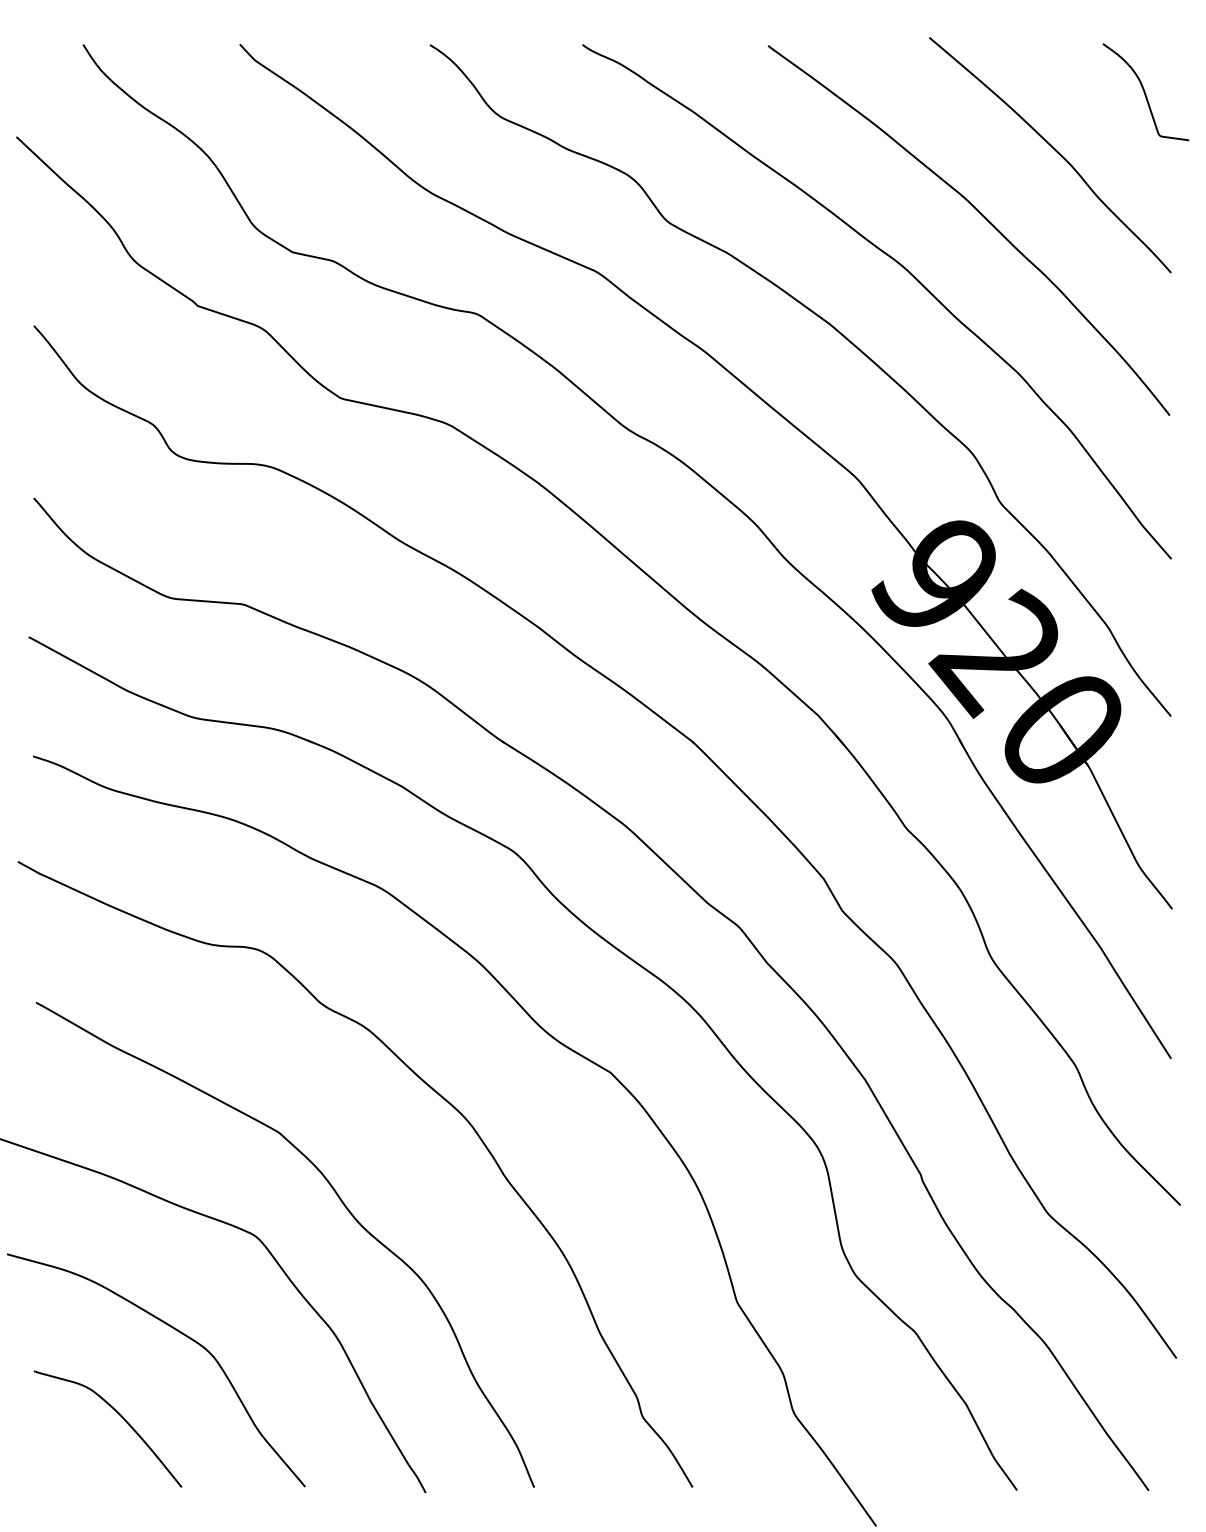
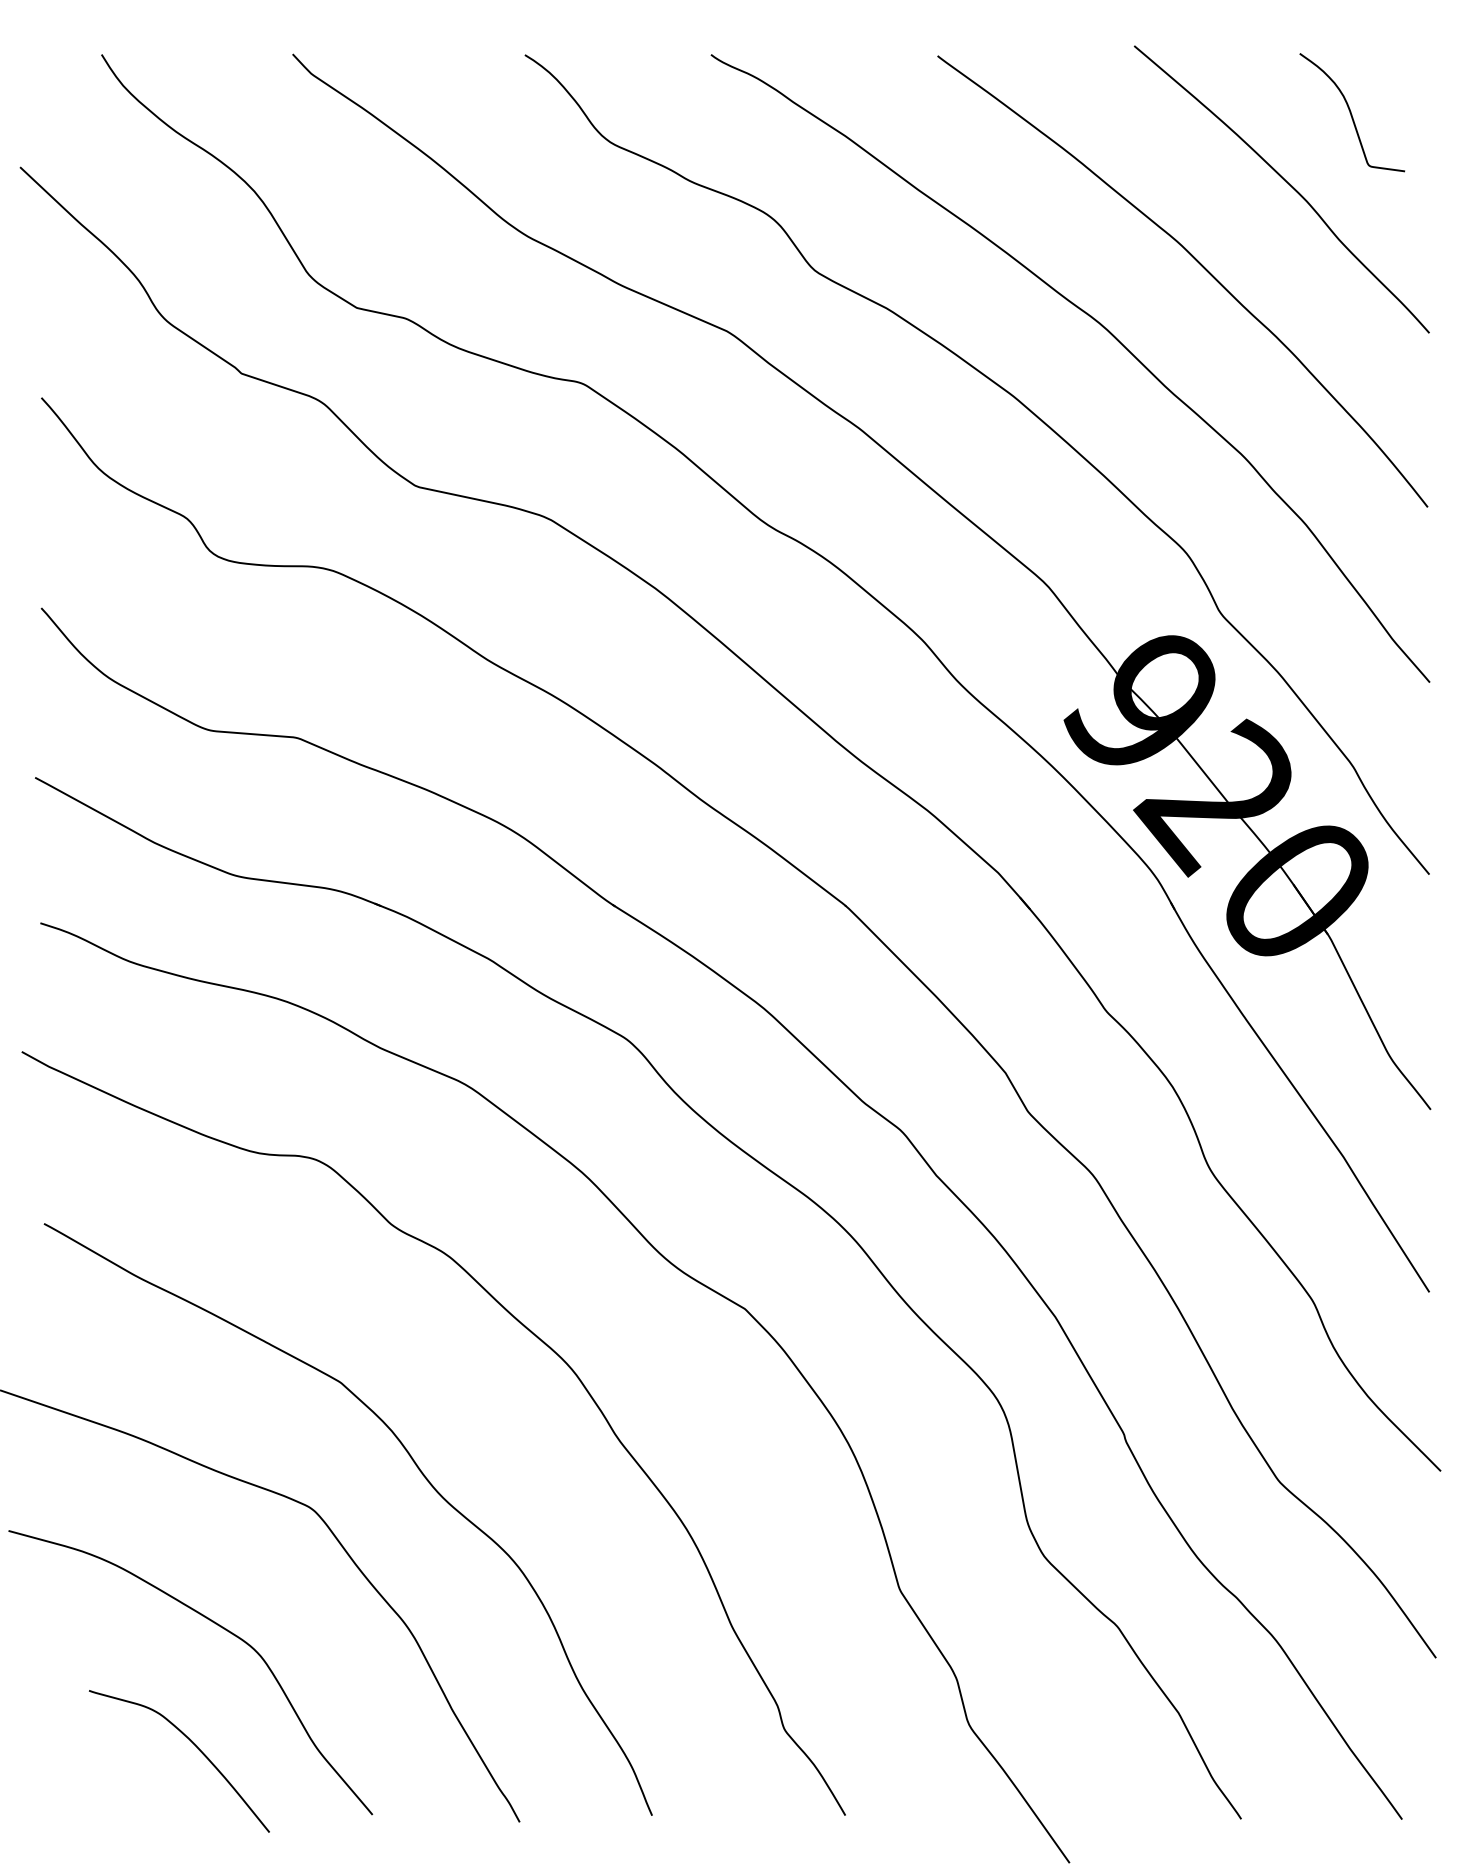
curve: (1145, 92) -> (1351, 112), moved
curve: (119, 1415) -> (193, 1744), moved

